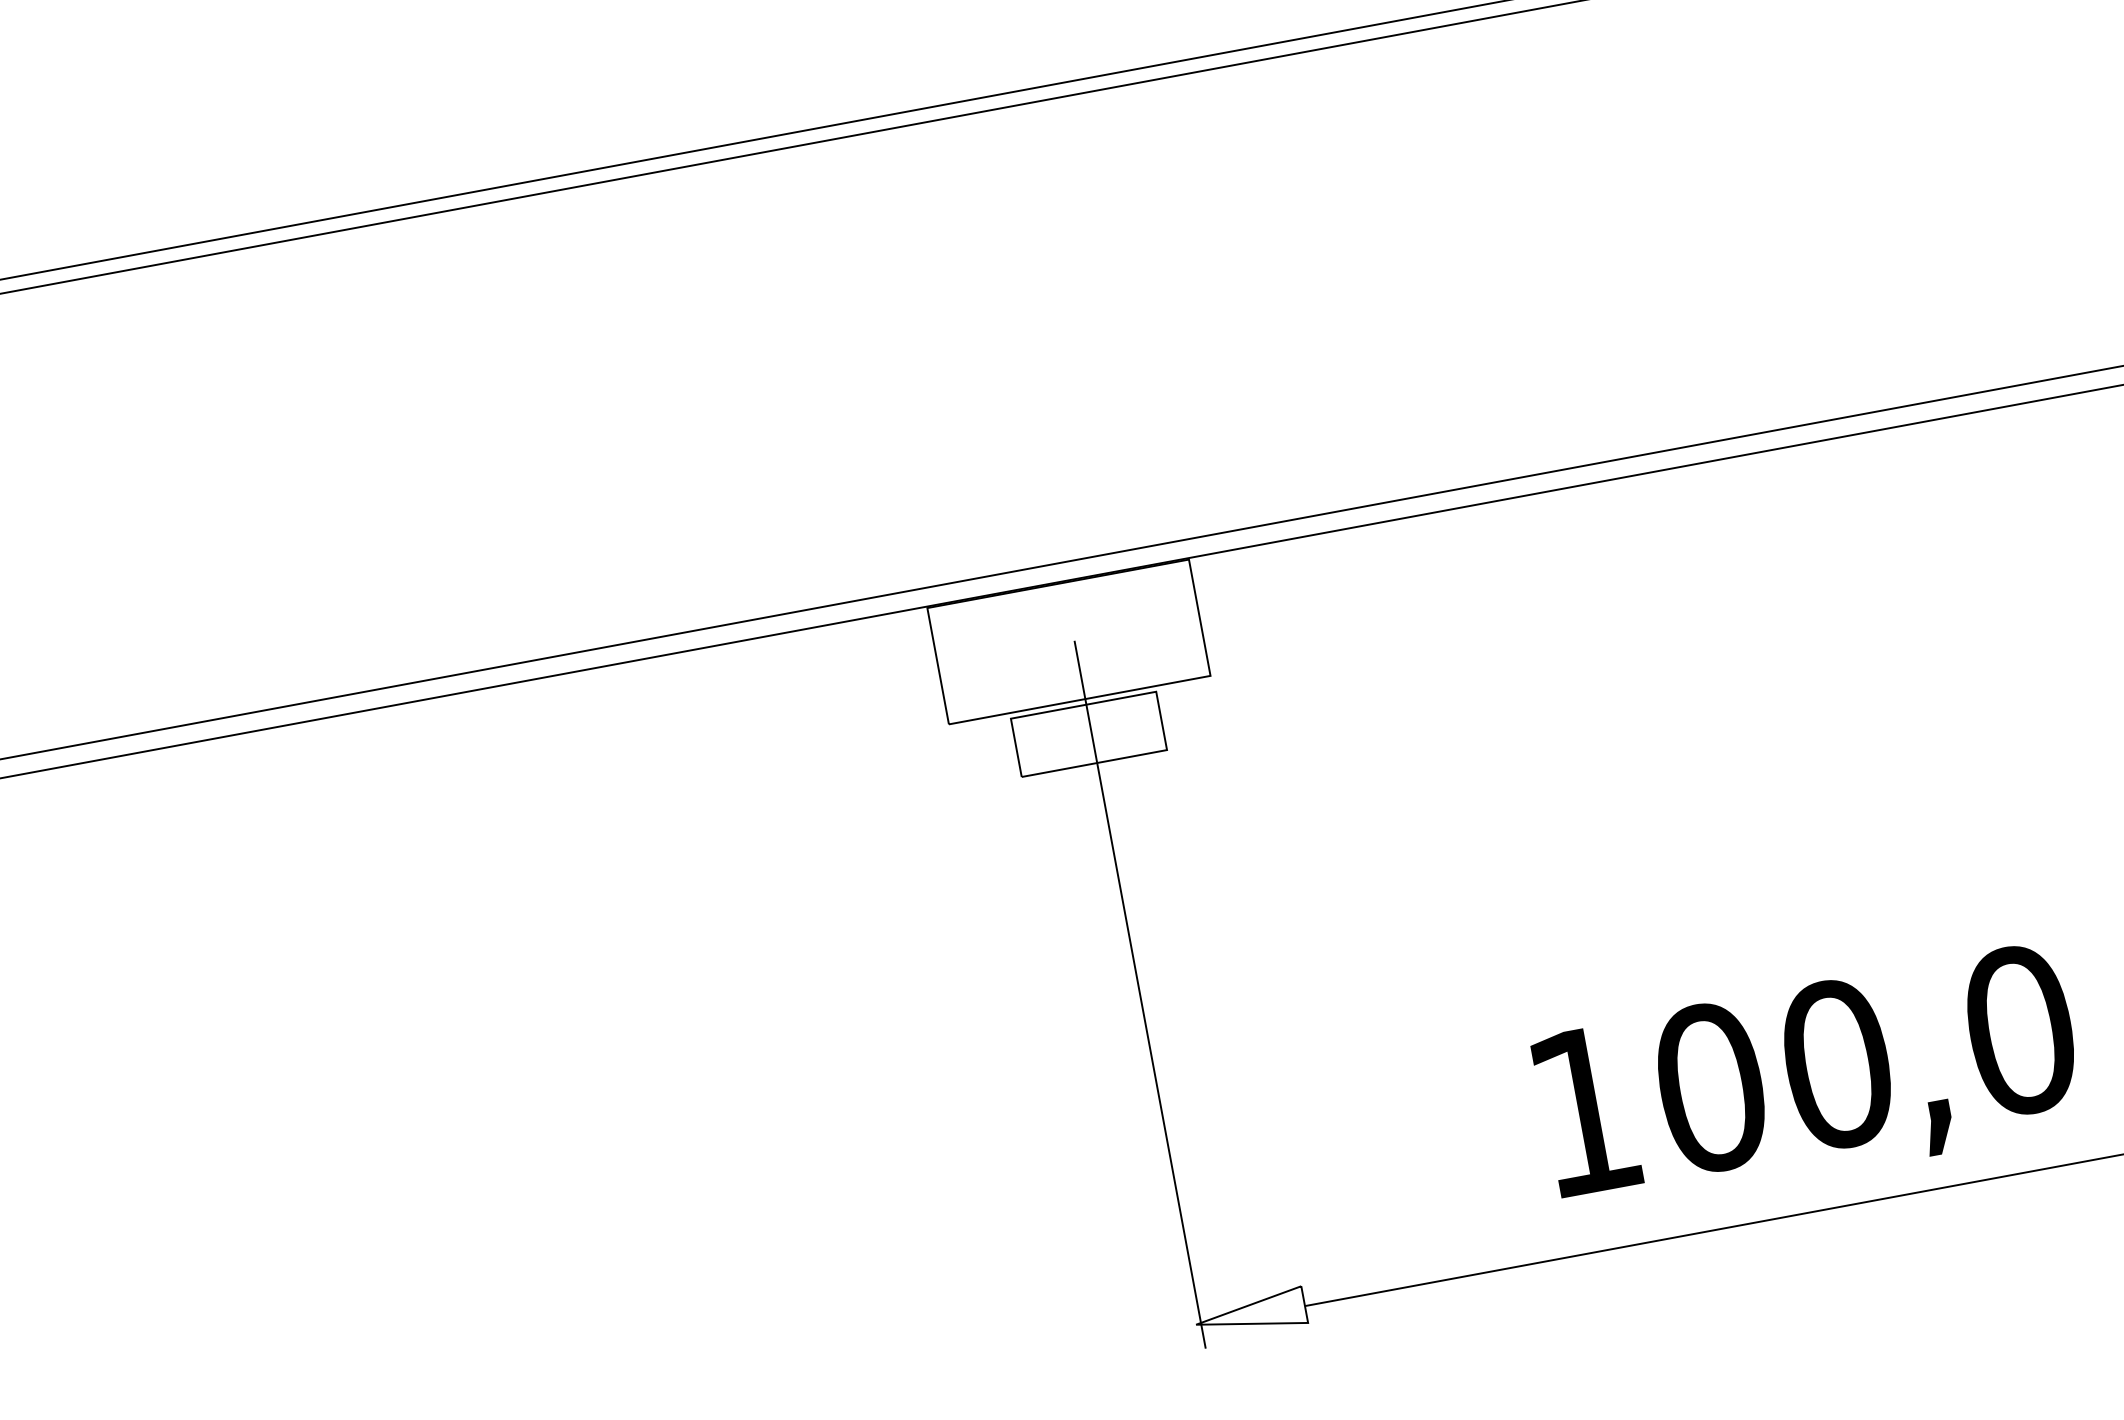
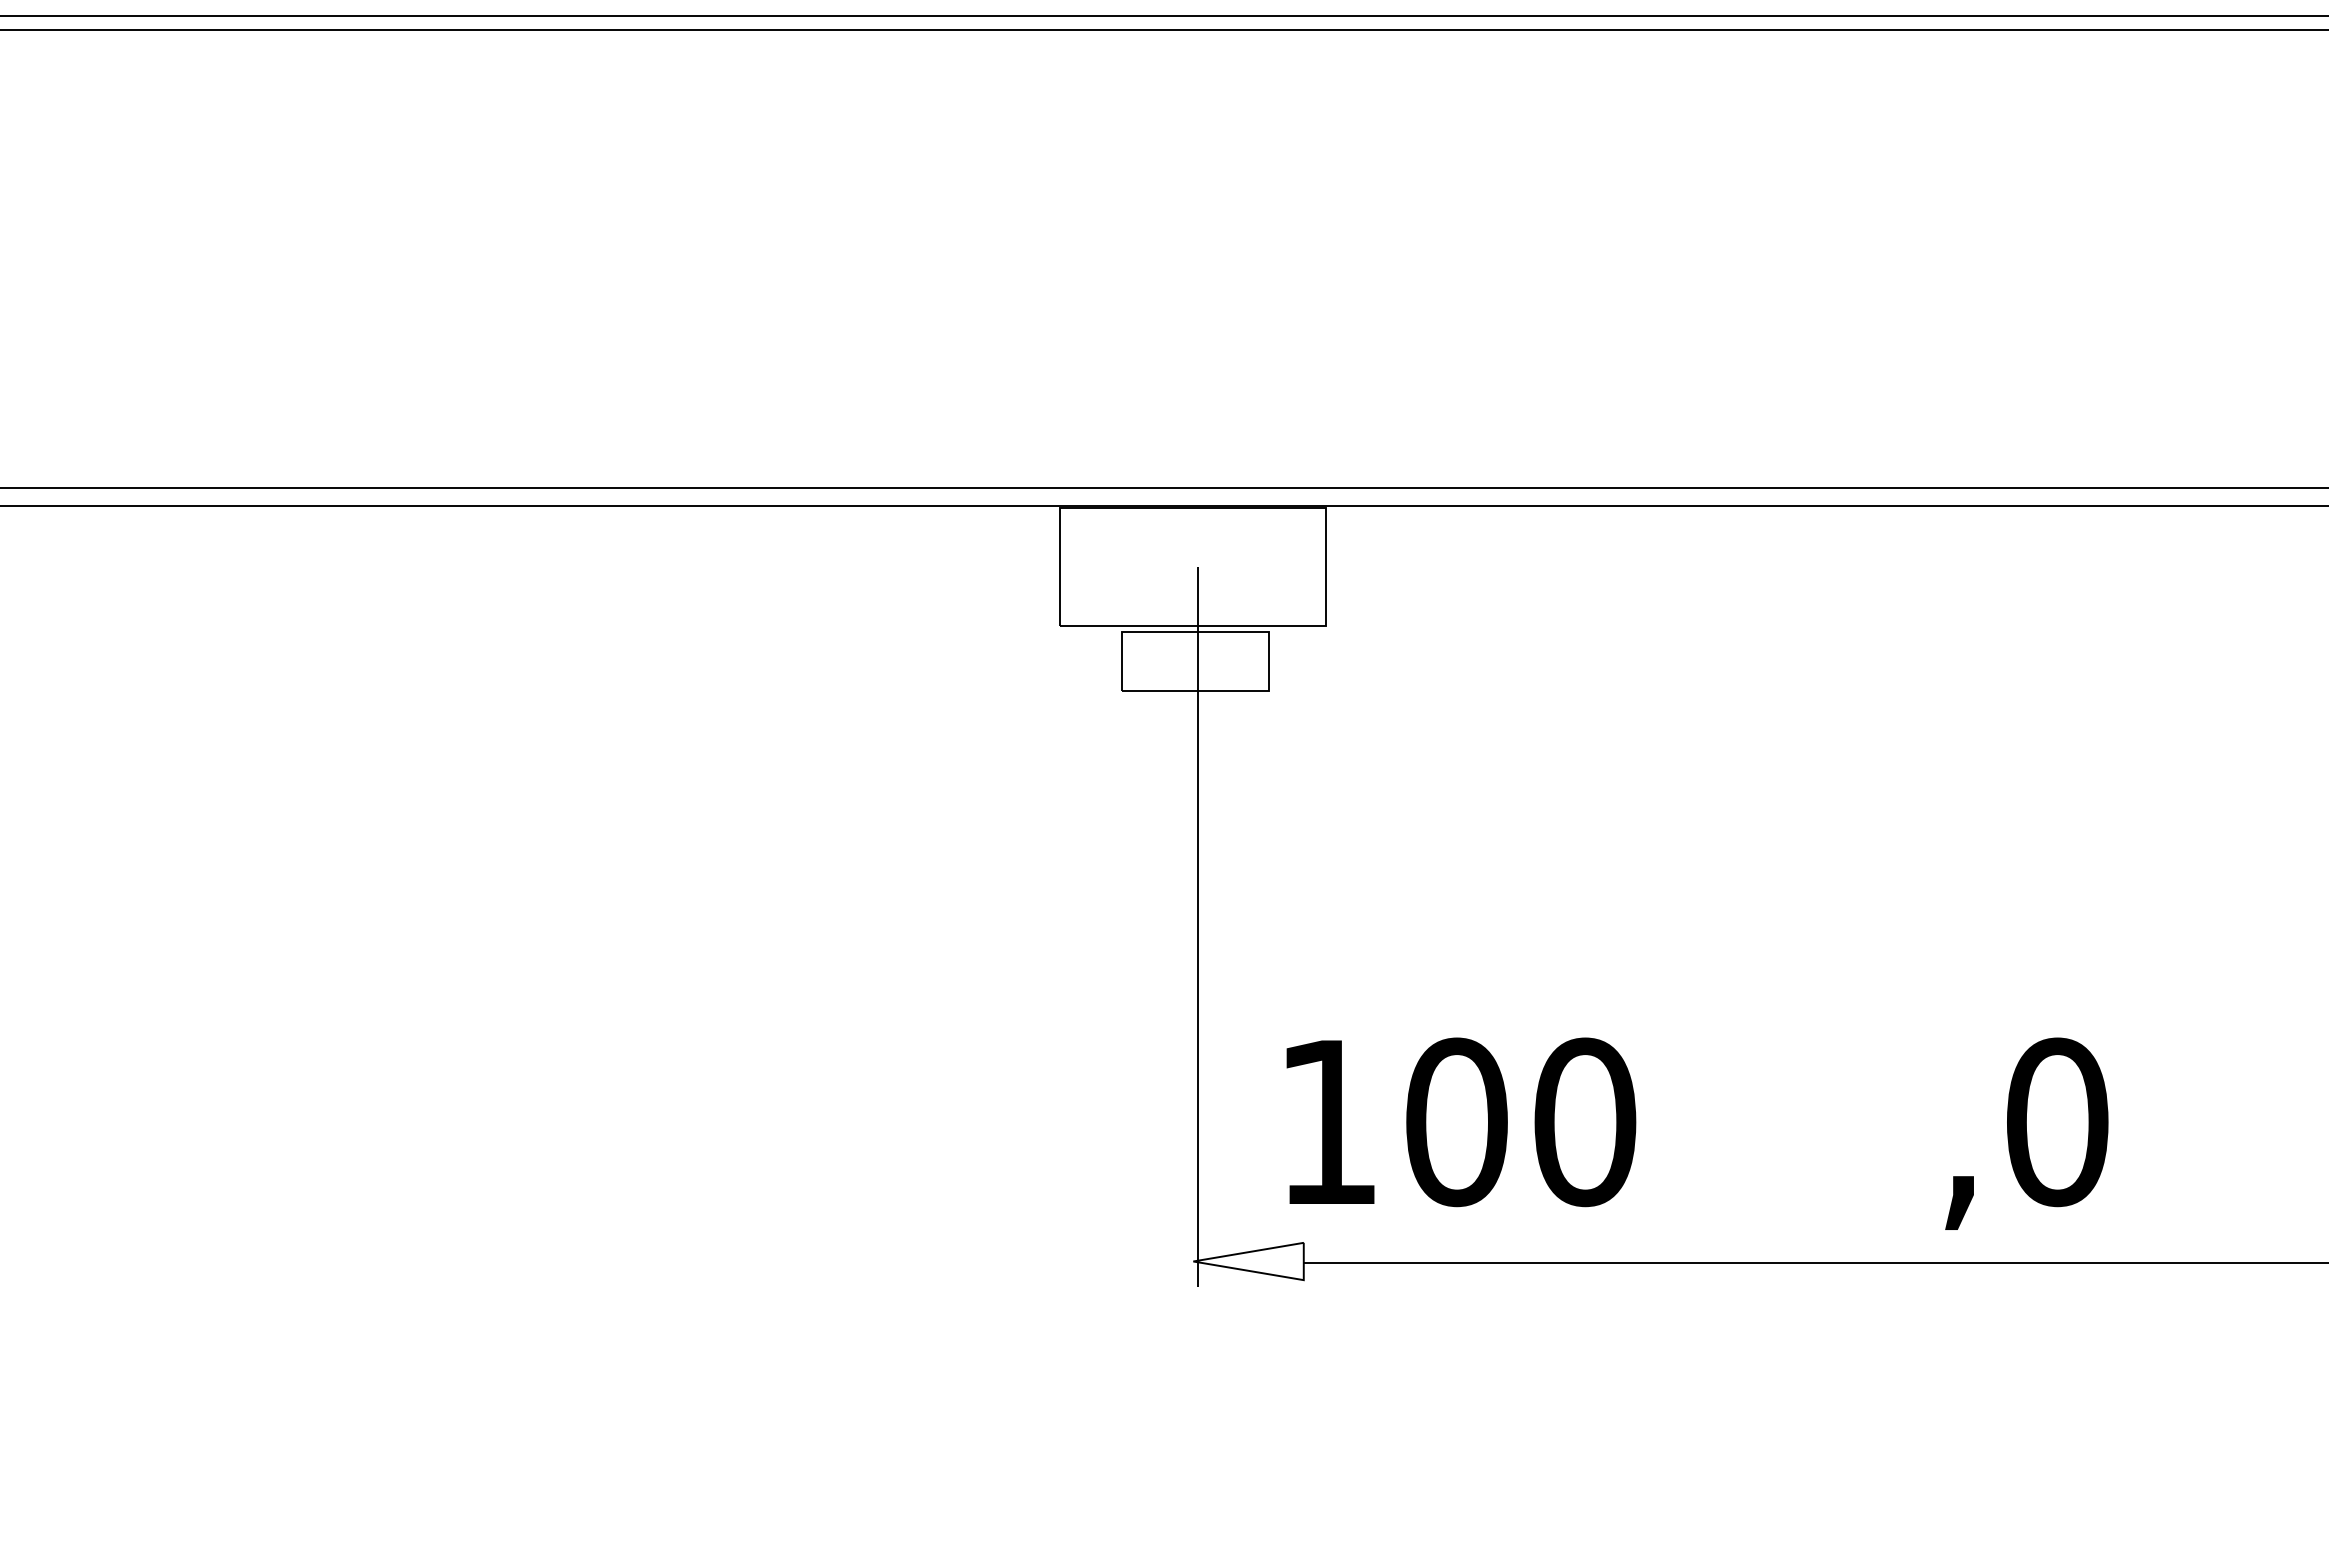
text: (1715, 1087) -> (1461, 1122), moved

